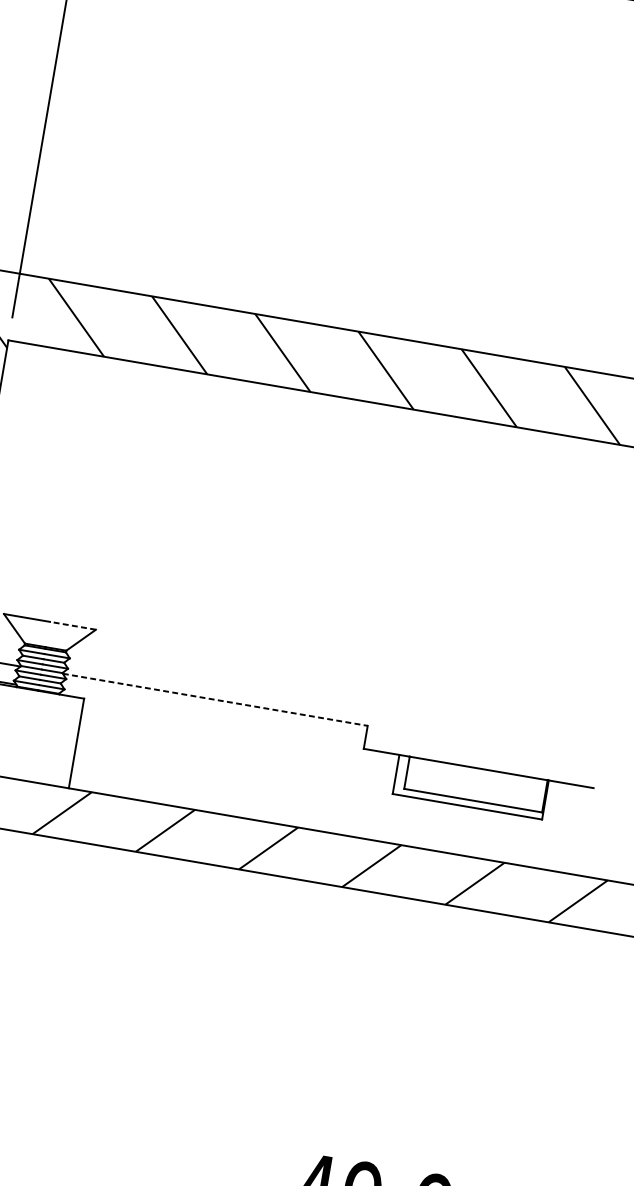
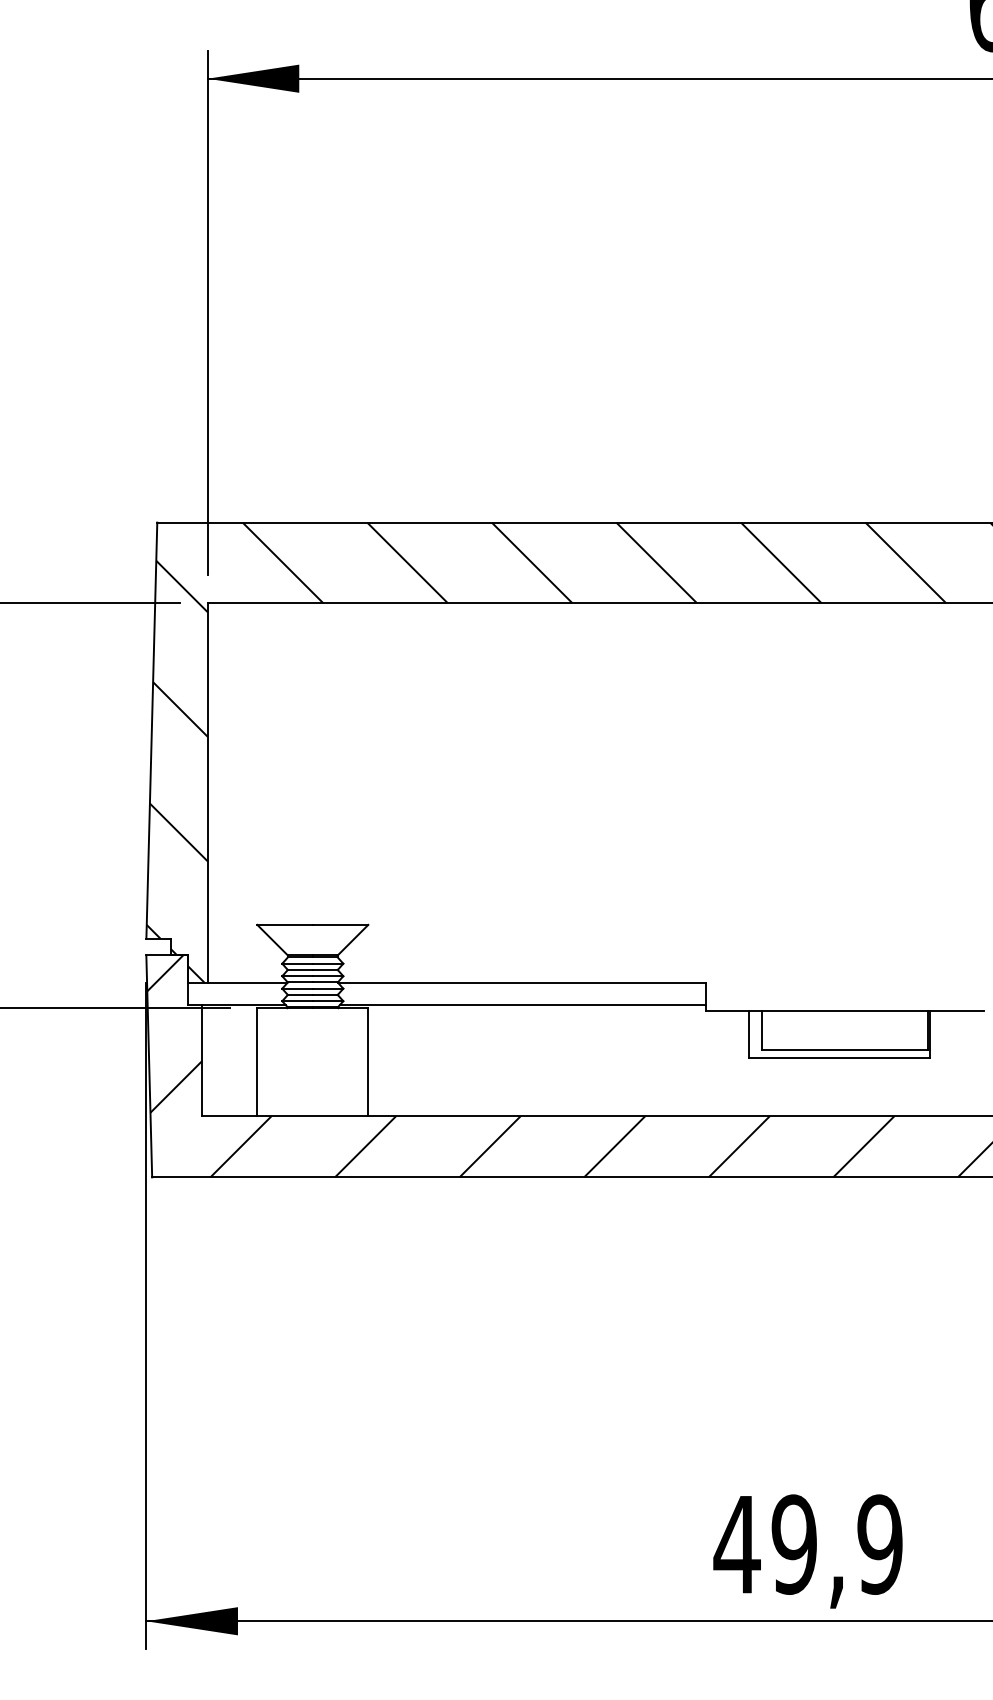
line: (72, 625) -> (340, 924), dashed -> solid
line: (215, 700) -> (522, 983), dashed -> solid
line: (212, 718) -> (522, 1005), added

